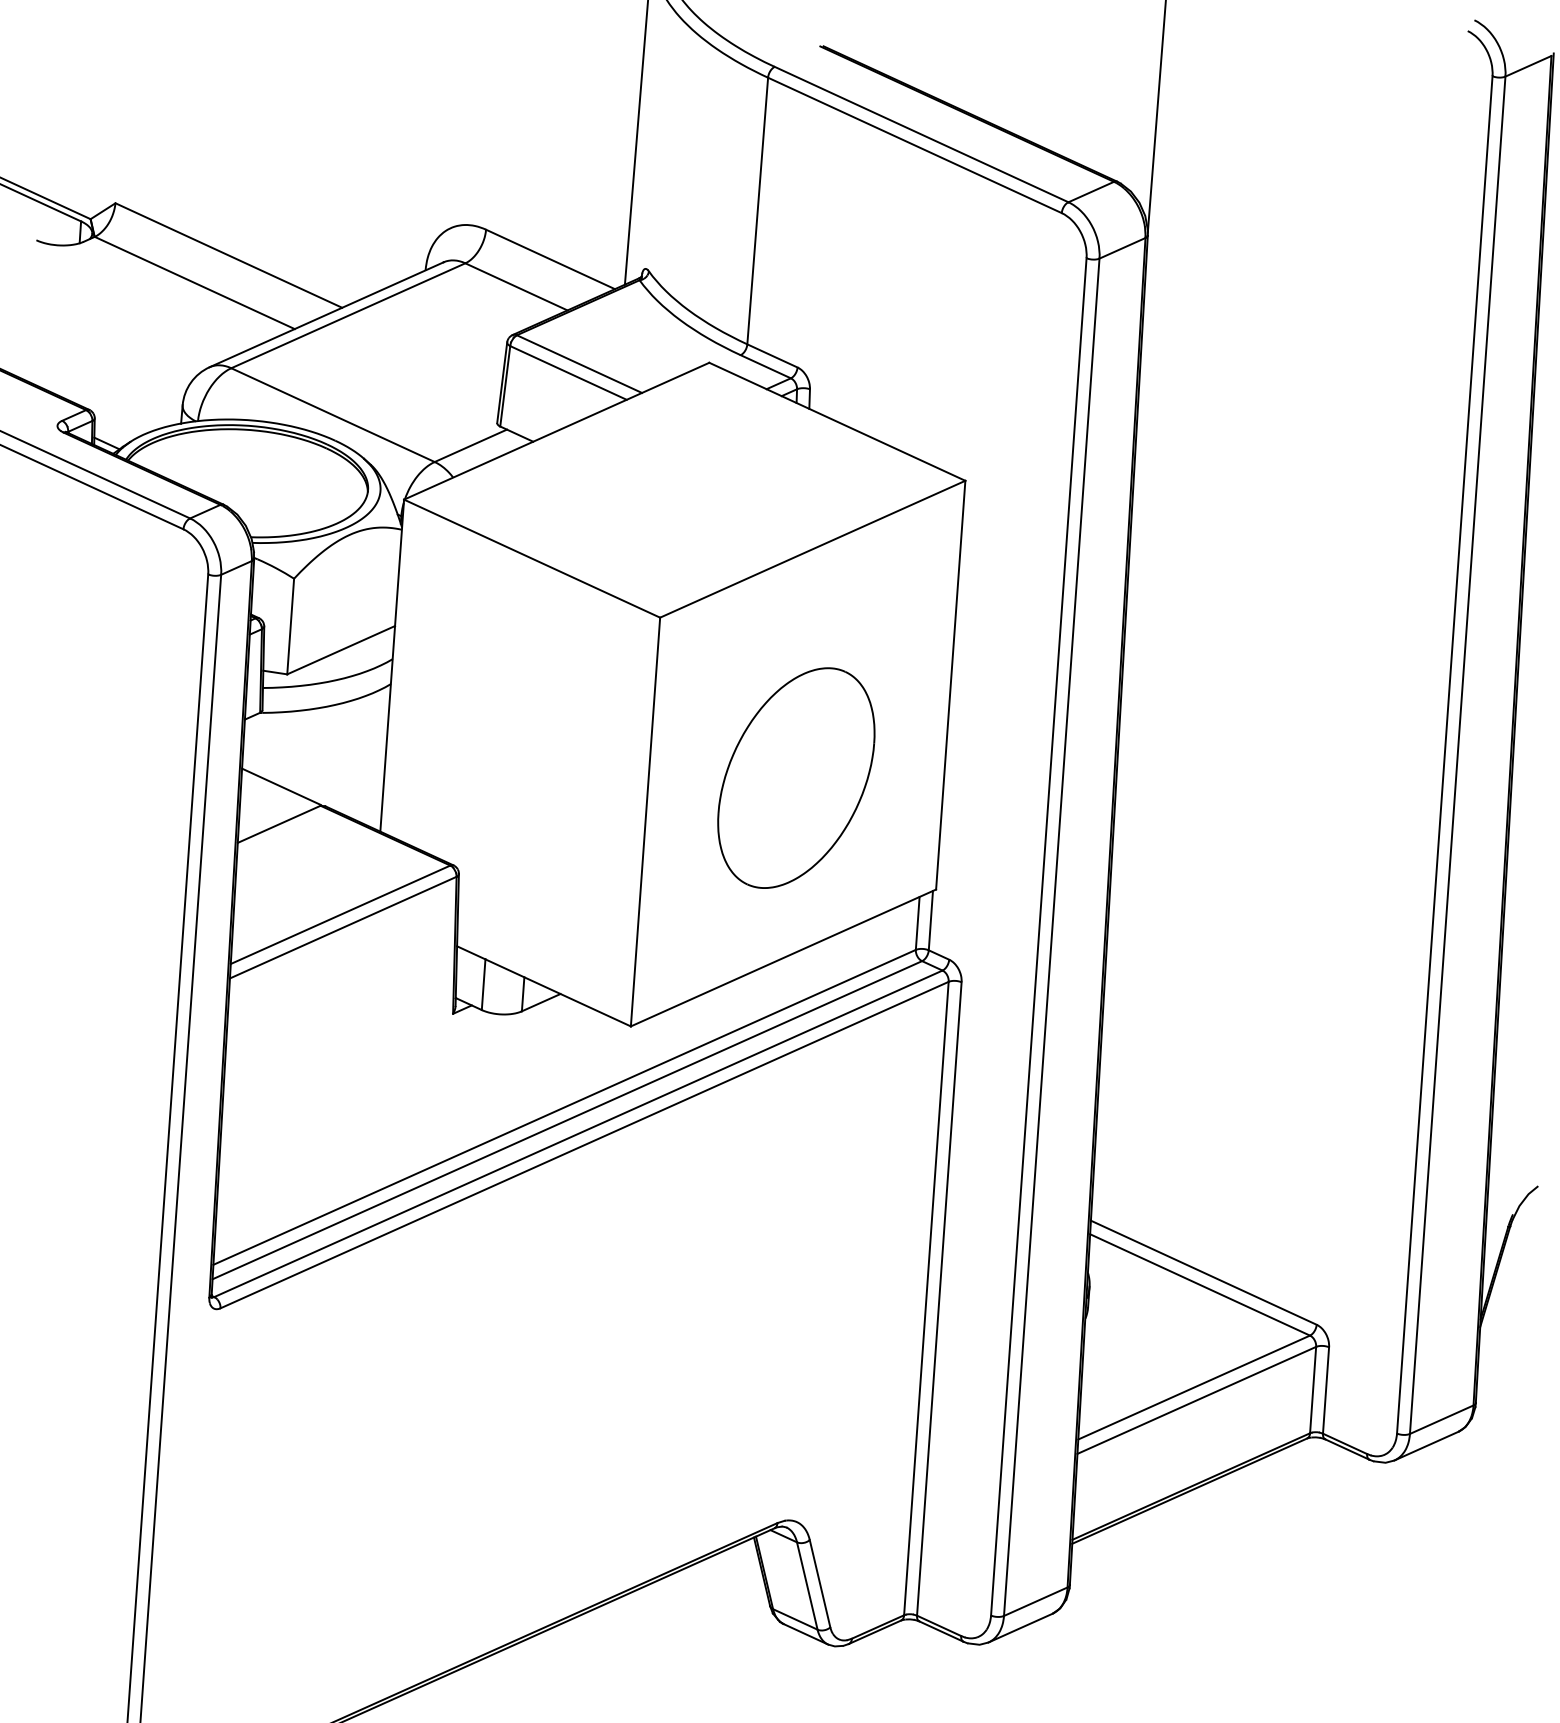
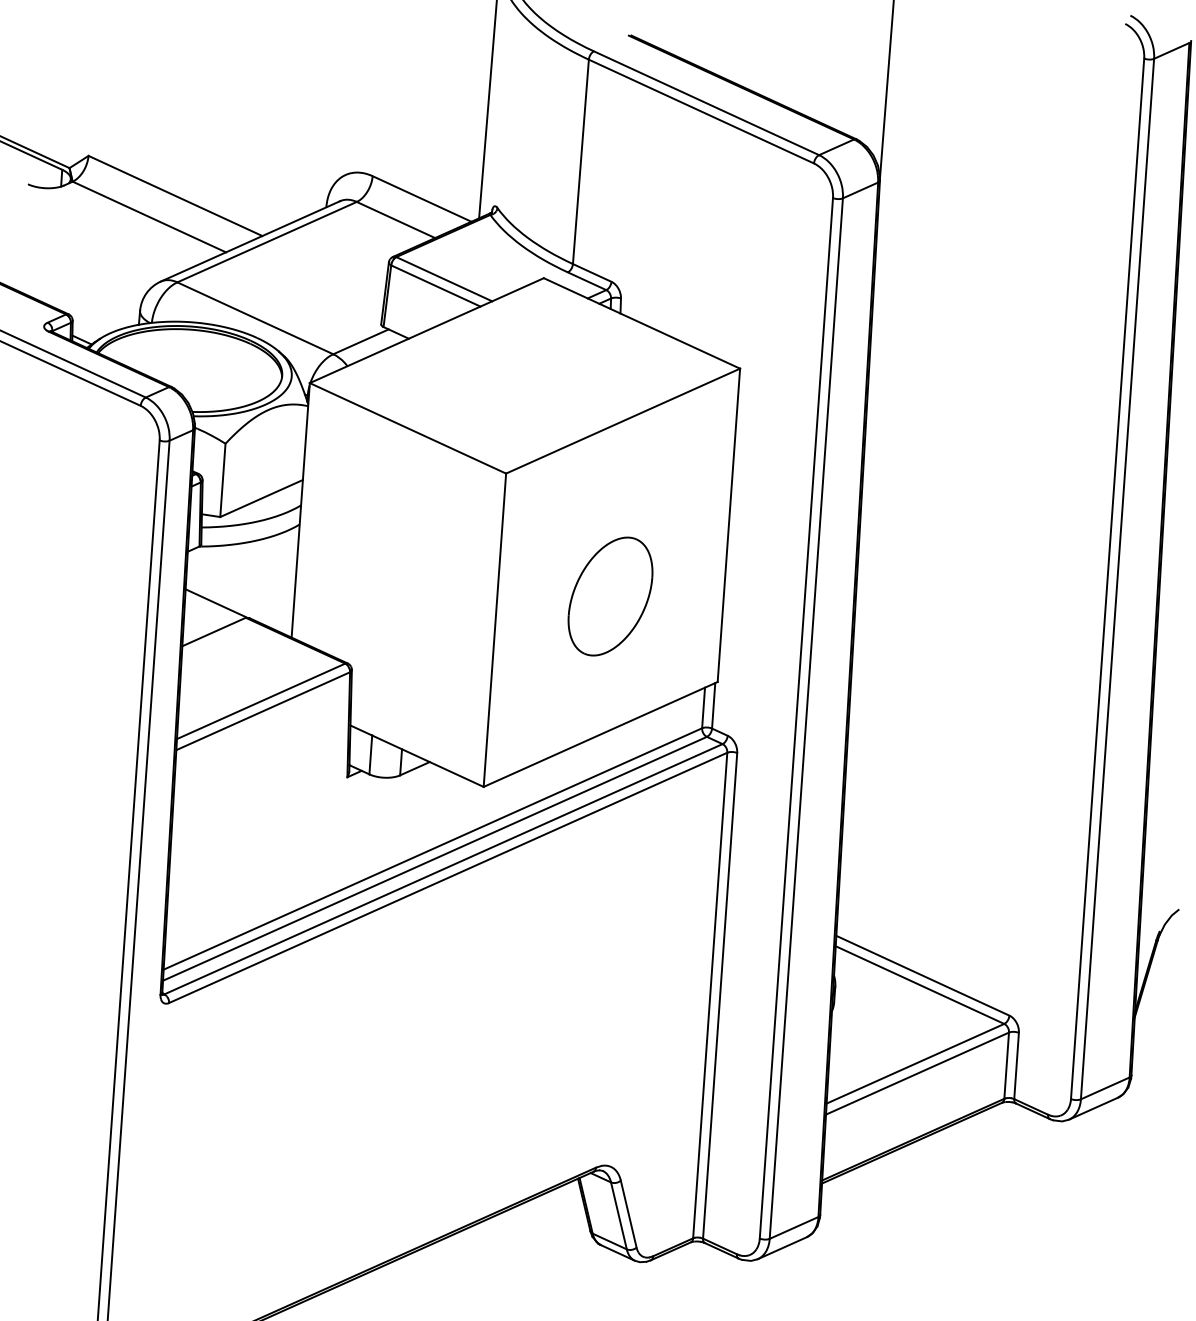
part: (796, 778) -> (610, 596), size x0.7

